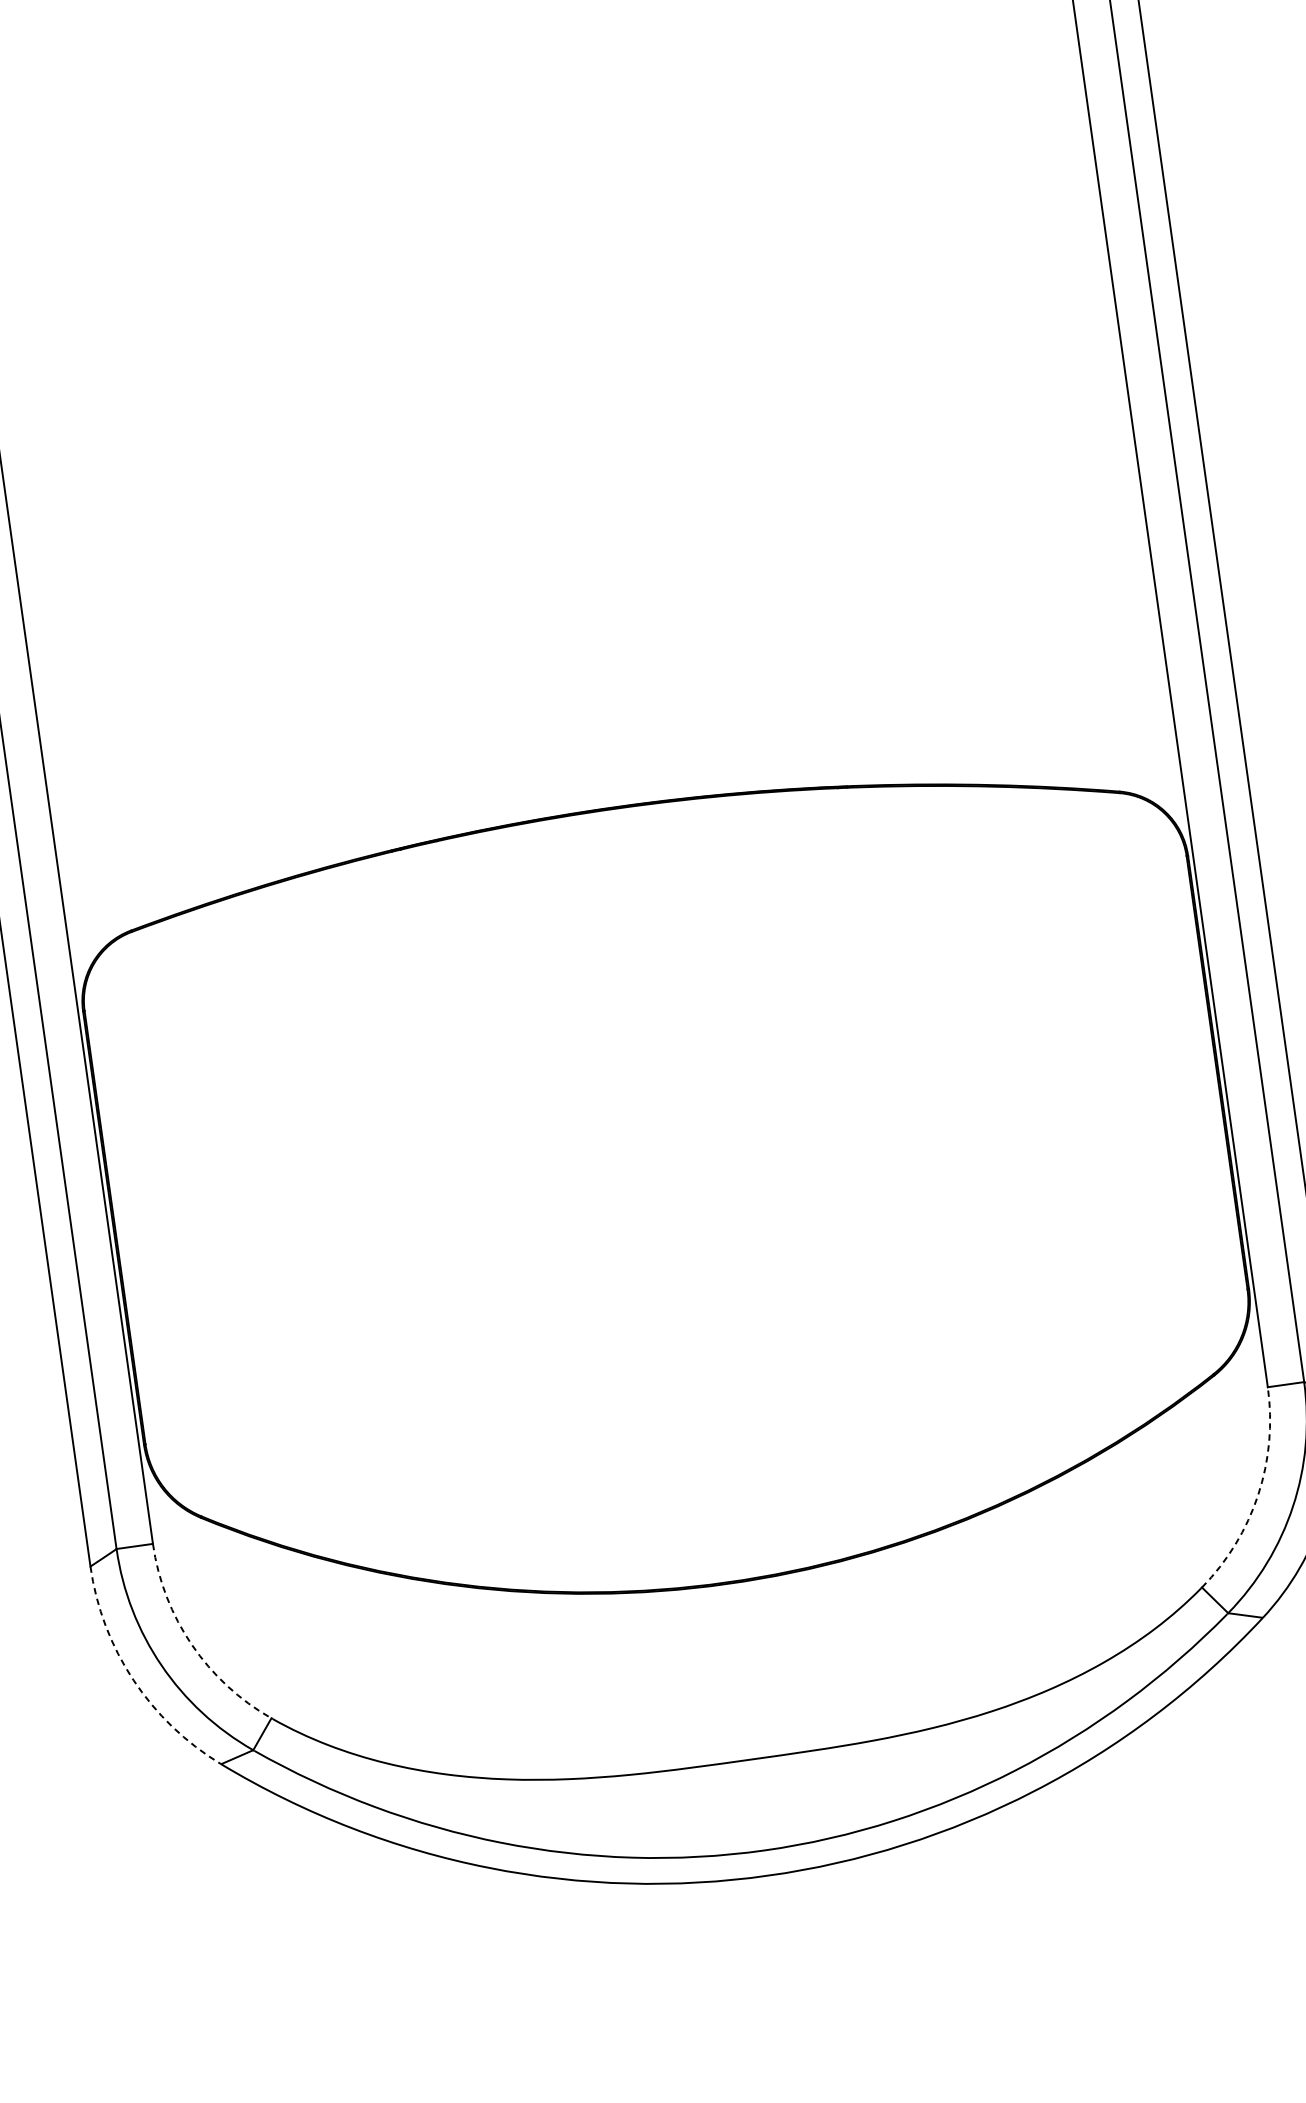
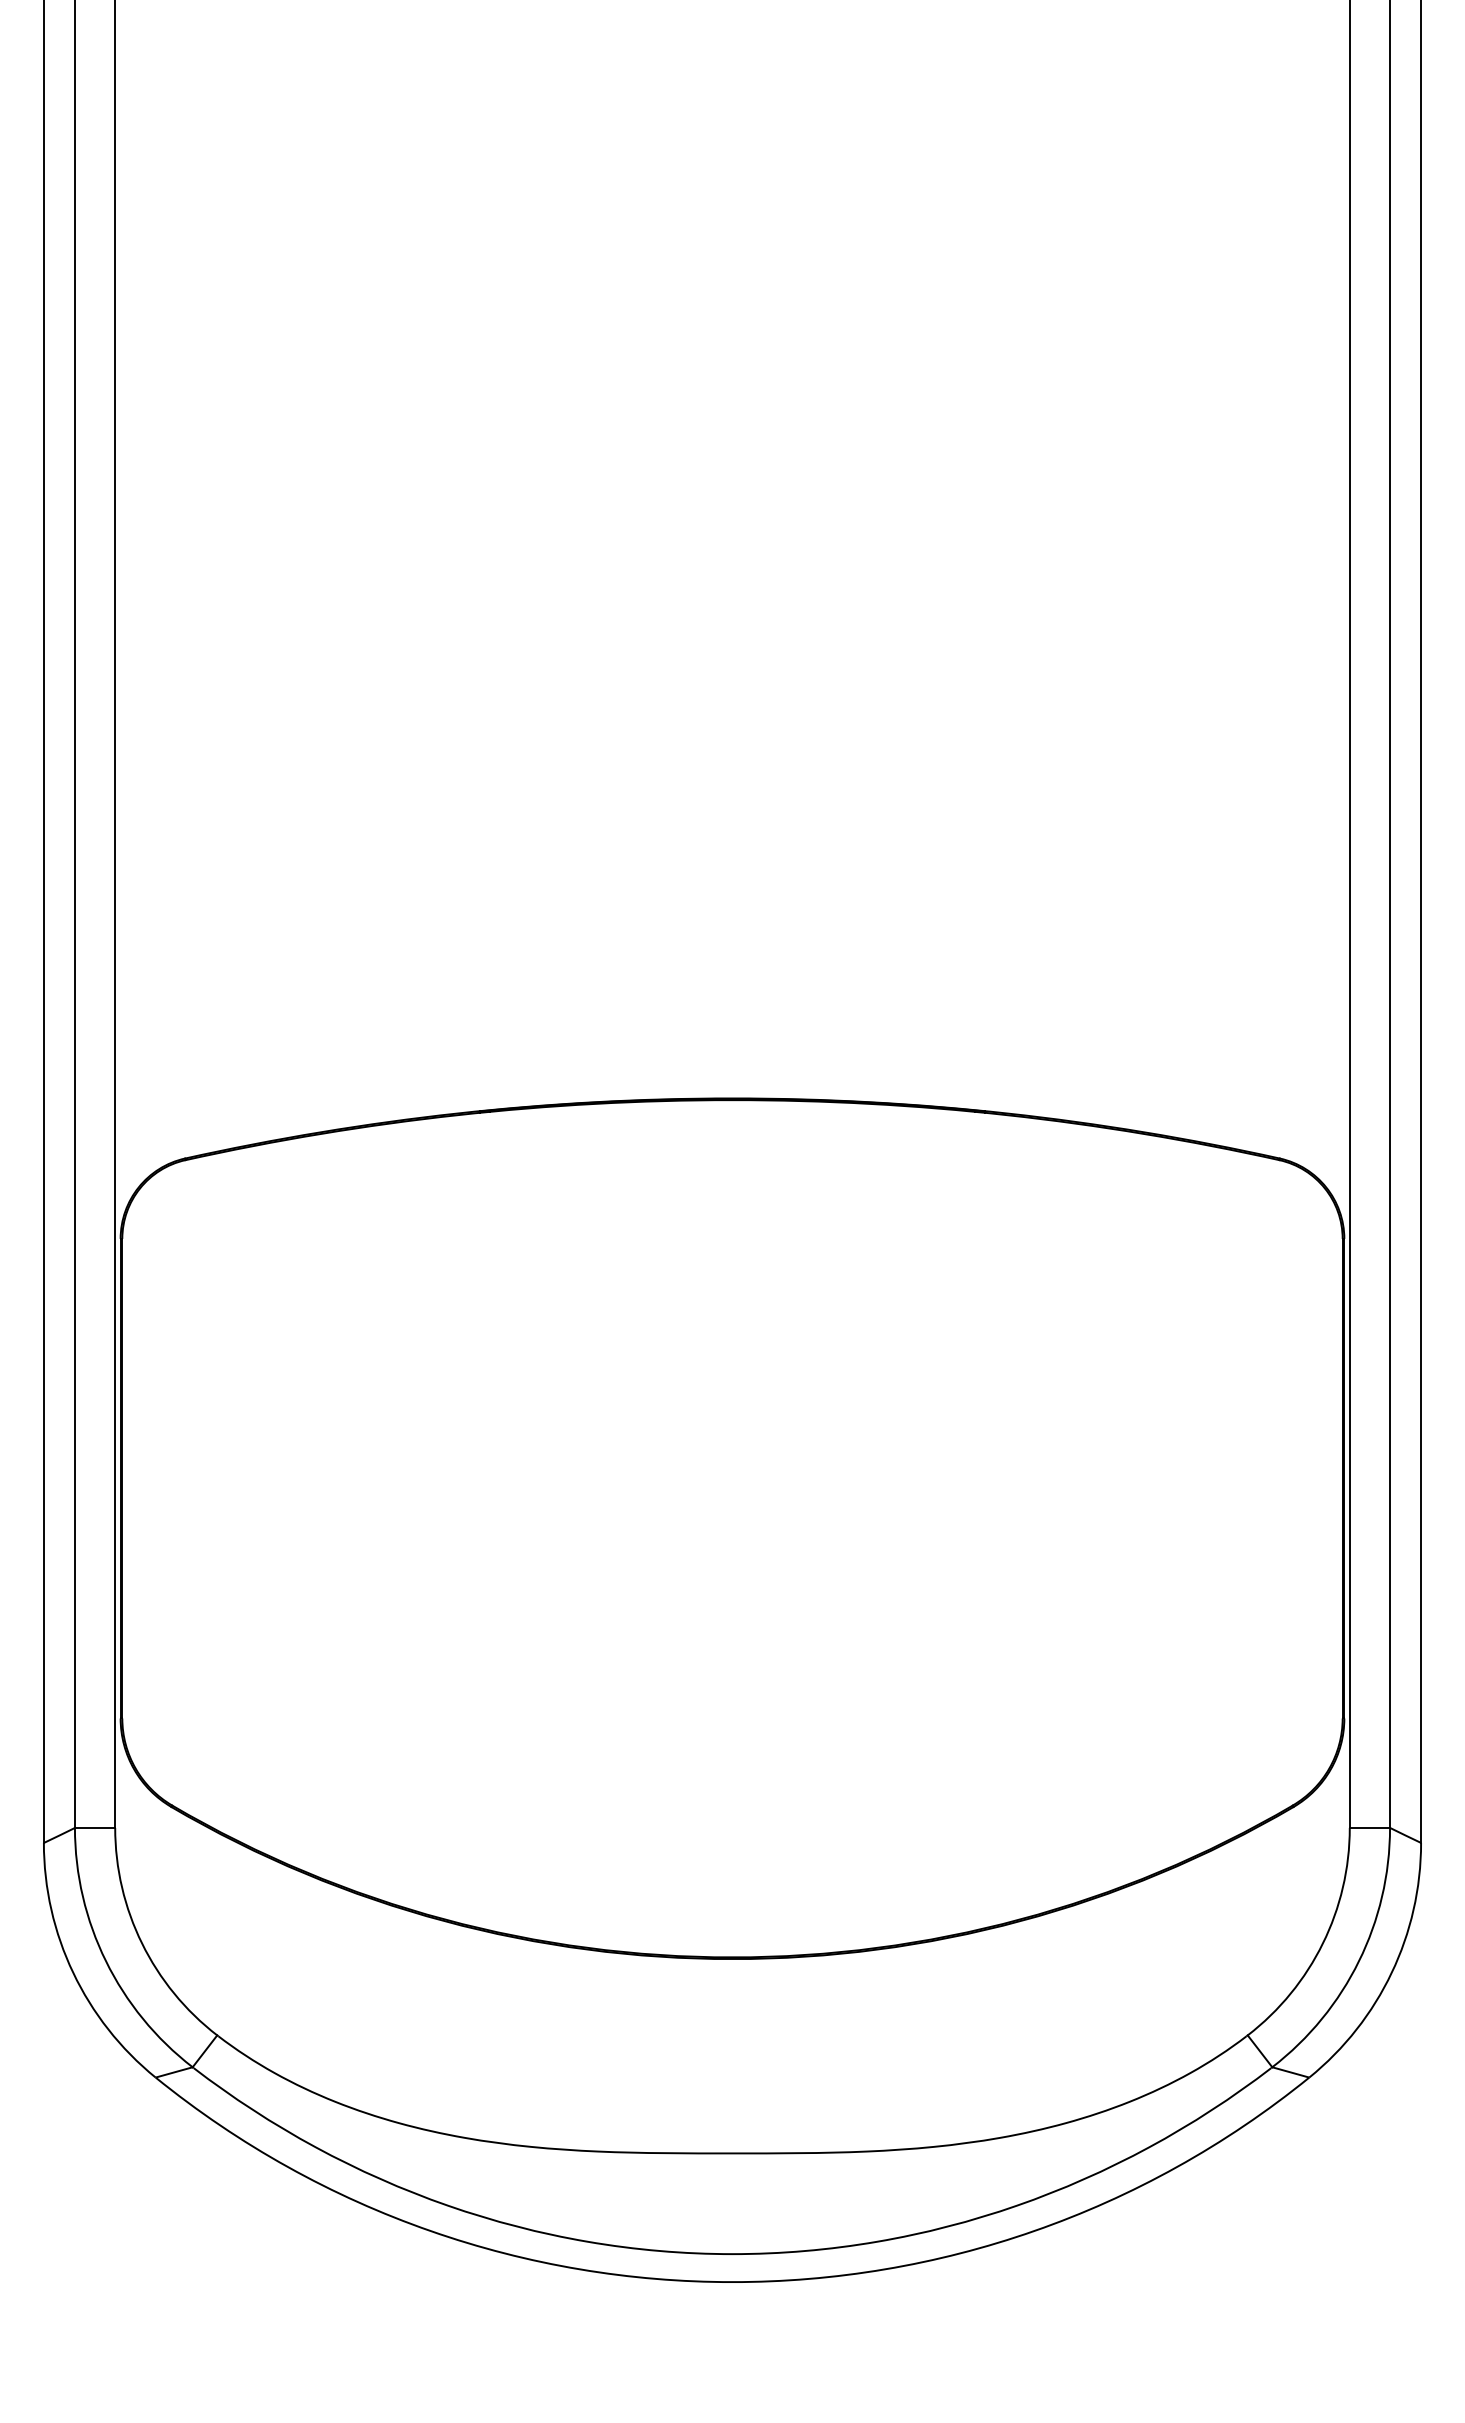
arc: (1257, 1495) -> (1322, 1943), dashed -> solid
arc: (192, 1644) -> (142, 1943), dashed -> solid
arc: (133, 1679) -> (73, 1972), dashed -> solid

